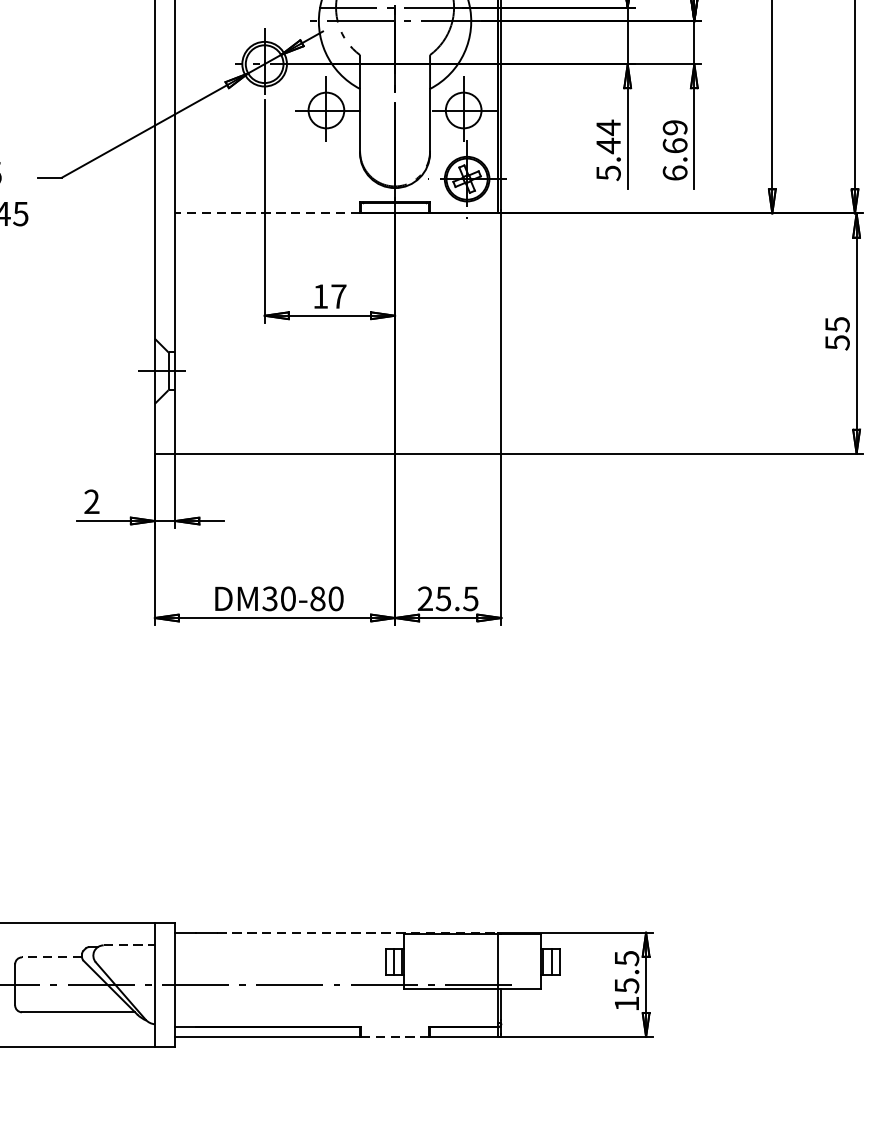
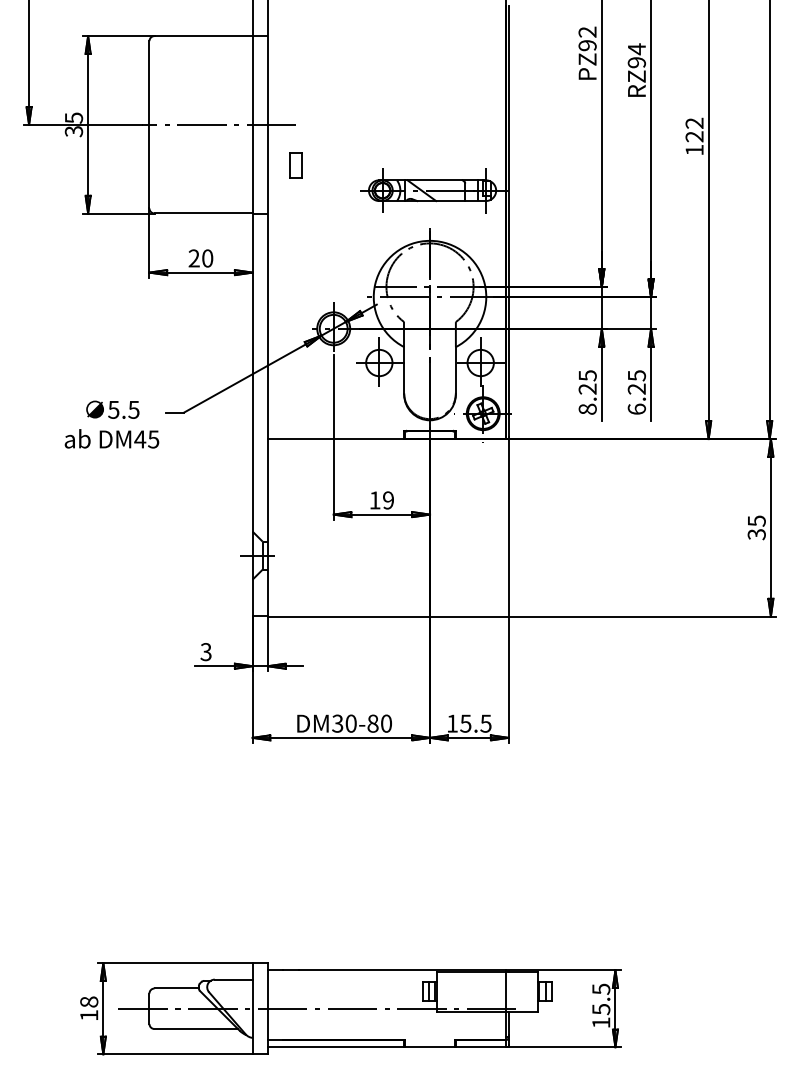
text: (674, 136) -> (636, 382), 6.69 -> 6.25
text: (608, 150) -> (587, 392), 5.44 -> 8.25
line: (267, 214) -> (335, 439), dashed -> solid
text: (338, 296) -> (388, 500), 17 -> 19
text: (837, 342) -> (756, 534), 55 -> 35
text: (91, 502) -> (205, 652), 2 -> 3
text: (425, 598) -> (452, 723), 25.5 -> 15.5
line: (357, 933) -> (402, 970), dashed -> solid
line: (128, 945) -> (233, 979), dashed -> solid
line: (51, 957) -> (176, 988), dashed -> solid
line: (395, 1037) -> (430, 1047), dashed -> solid

